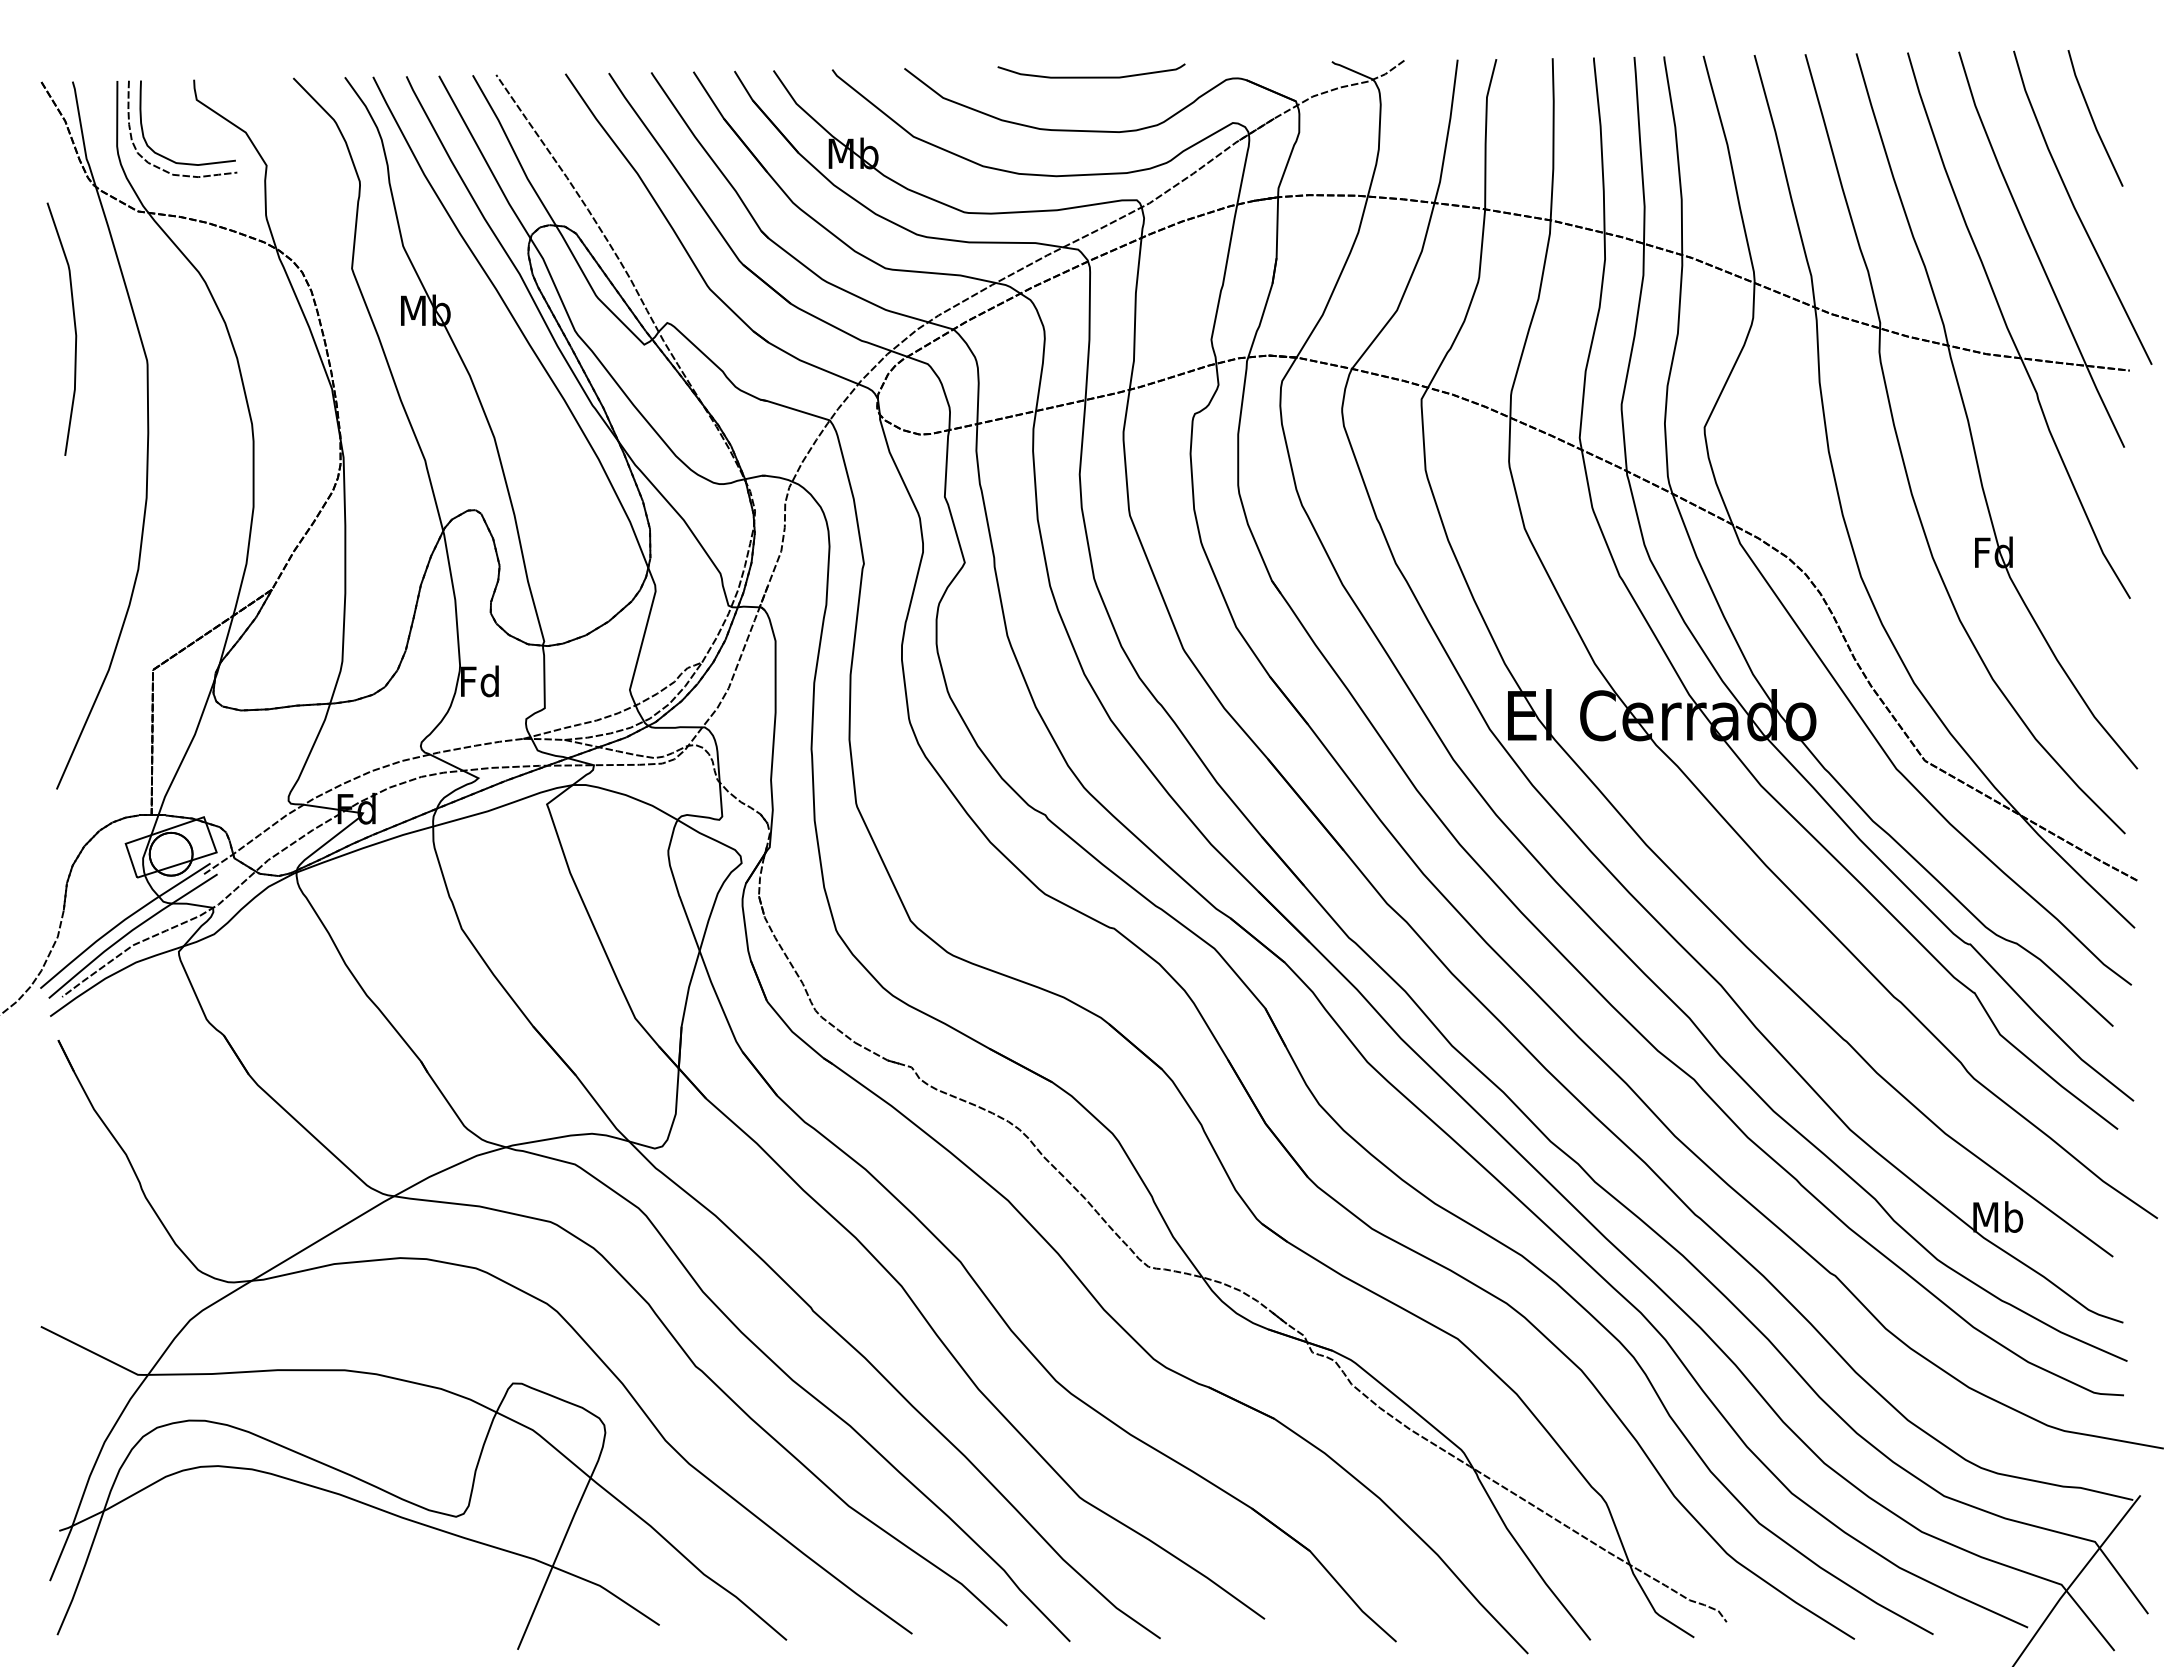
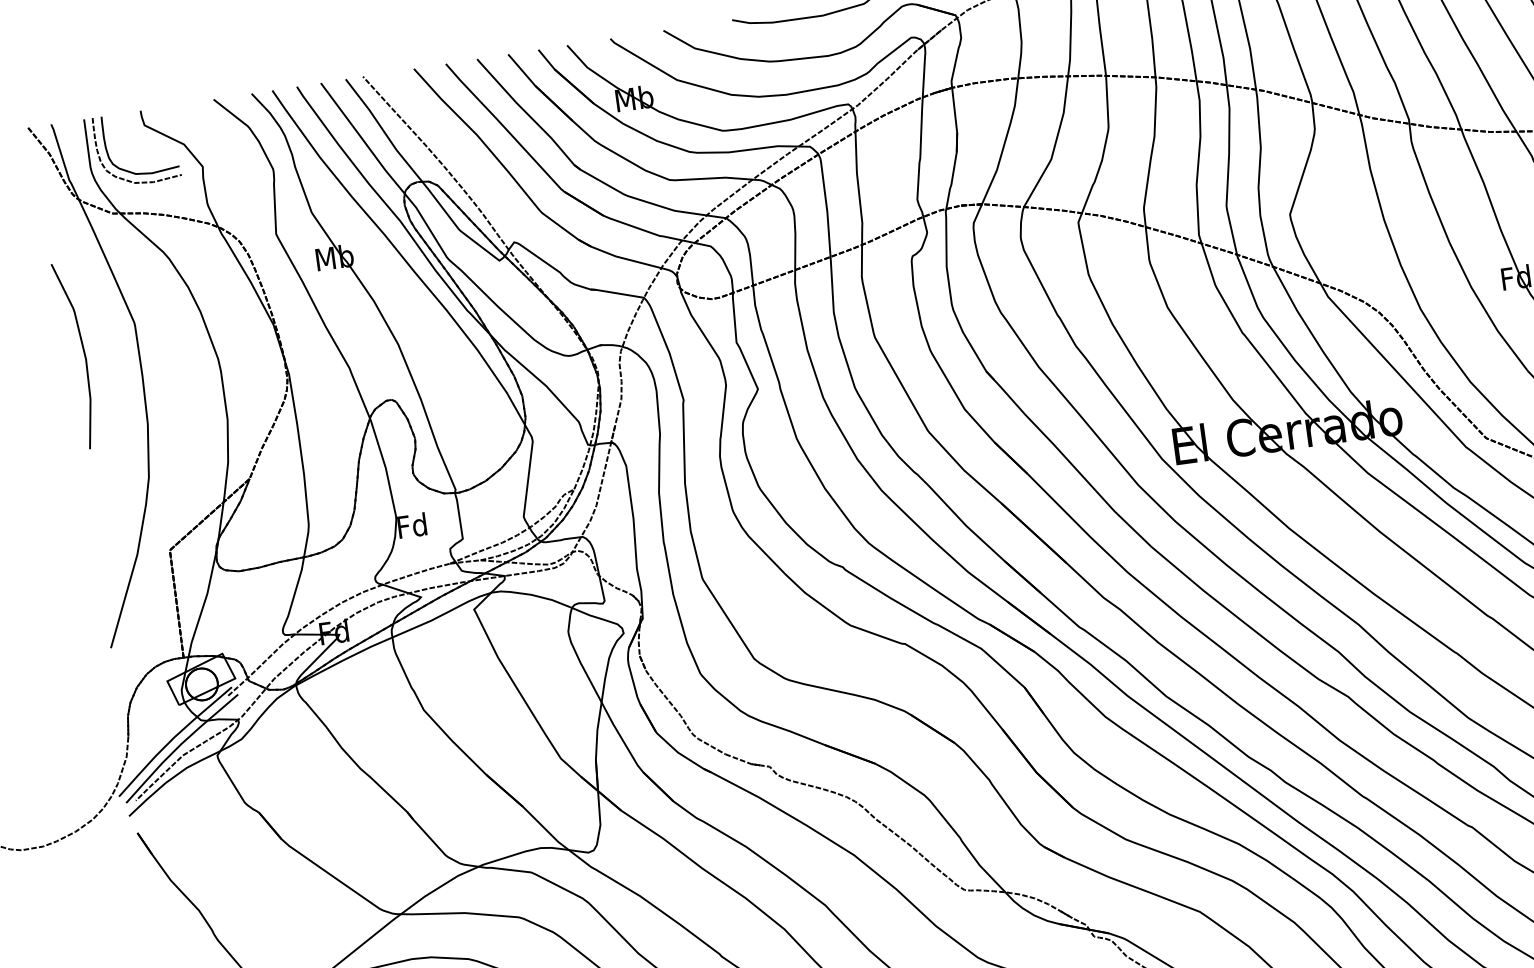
curve: (74, 328) -> (84, 354), moved

